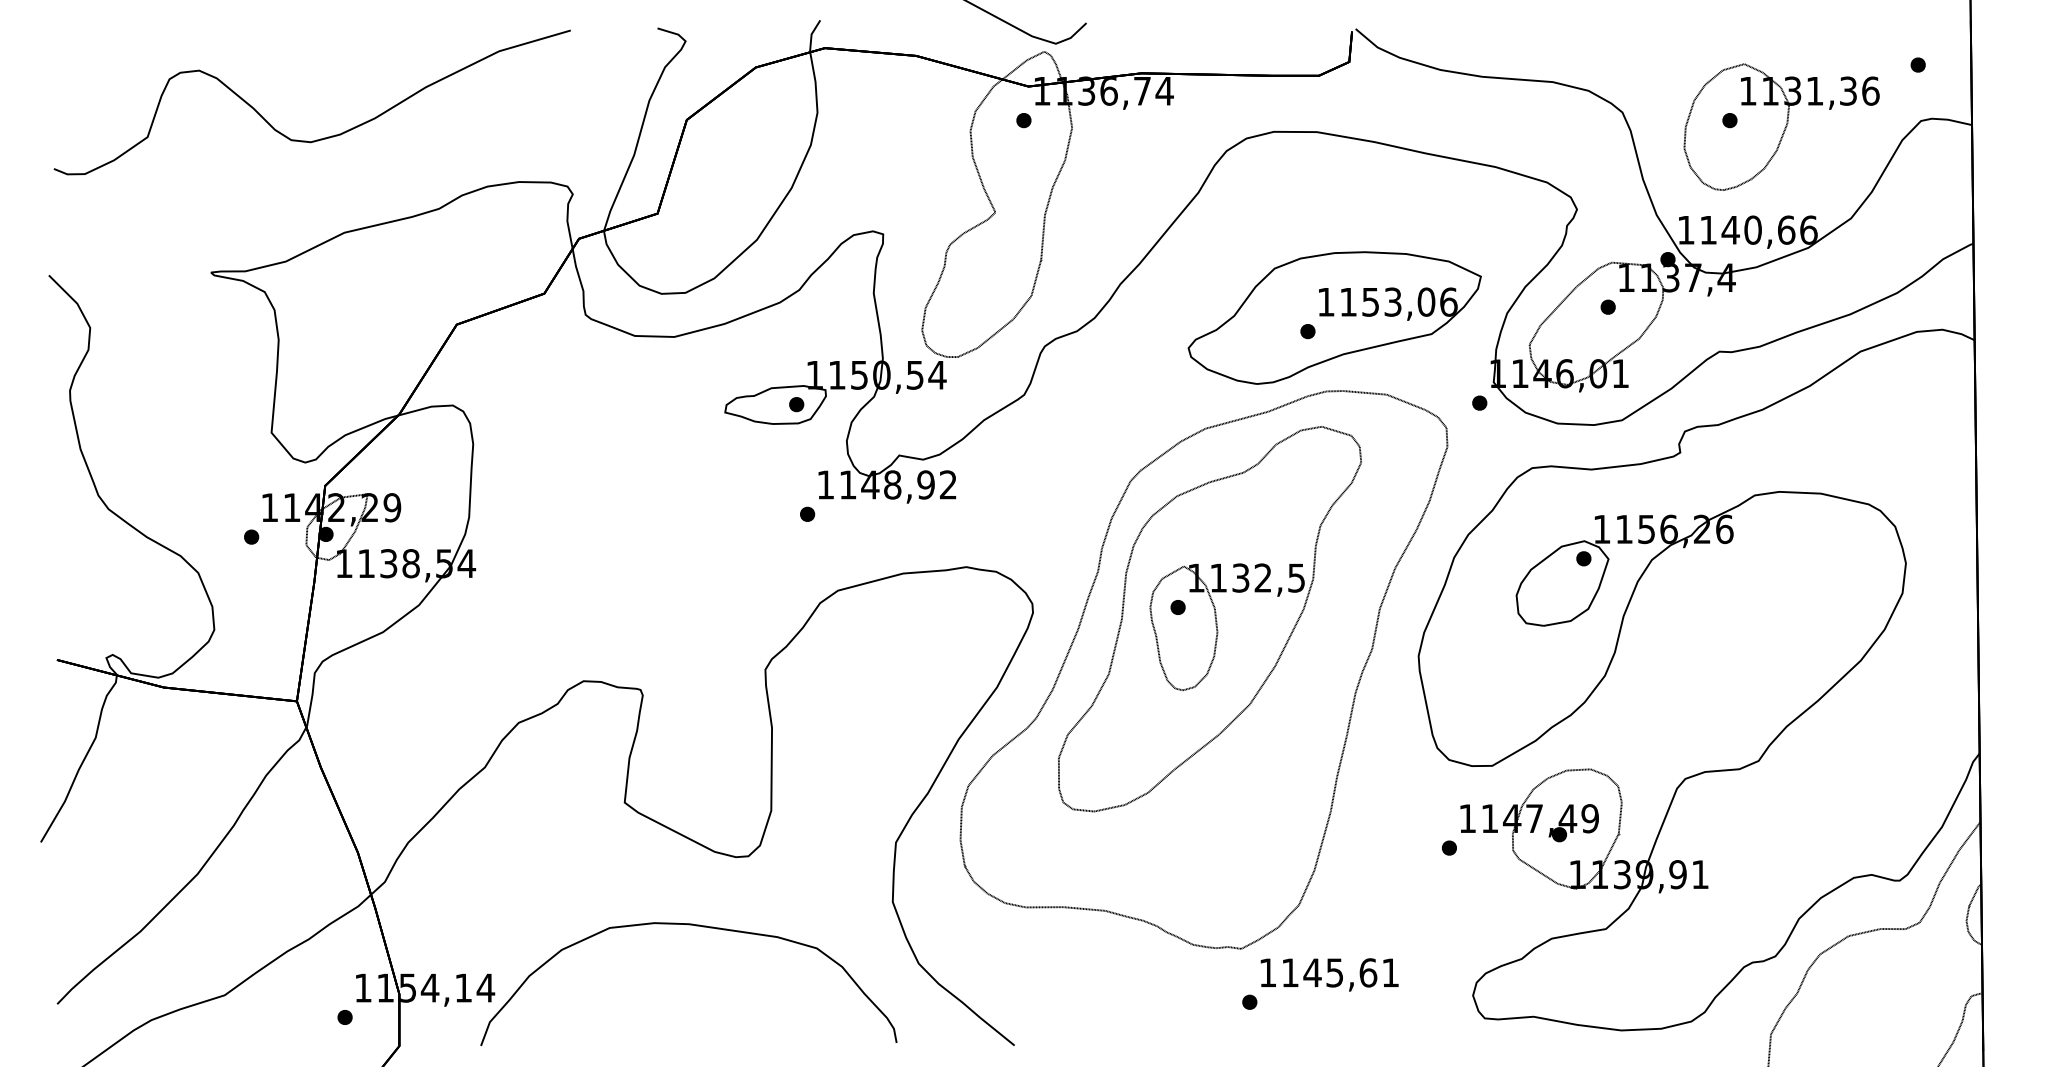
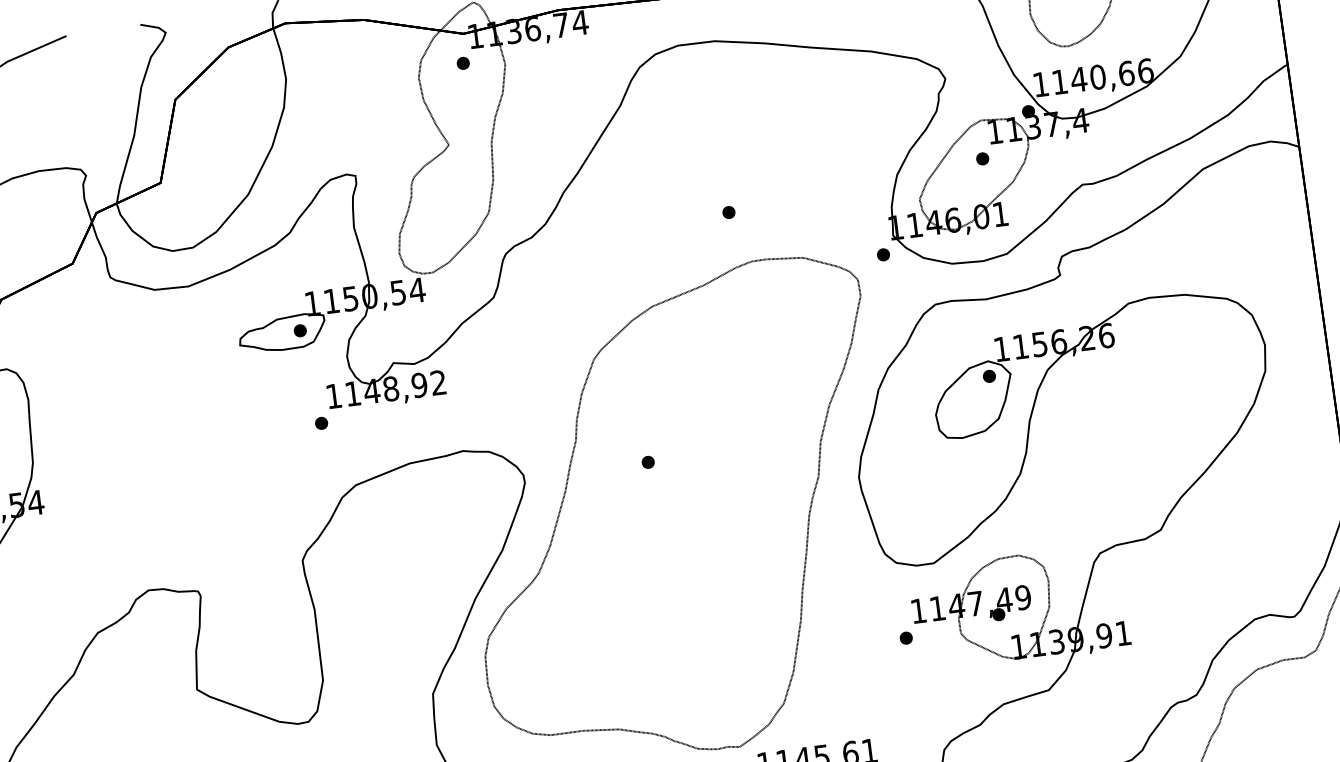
part: (1334, 317) -> (750, 197), removed
part: (1209, 619) -> (676, 469), removed

